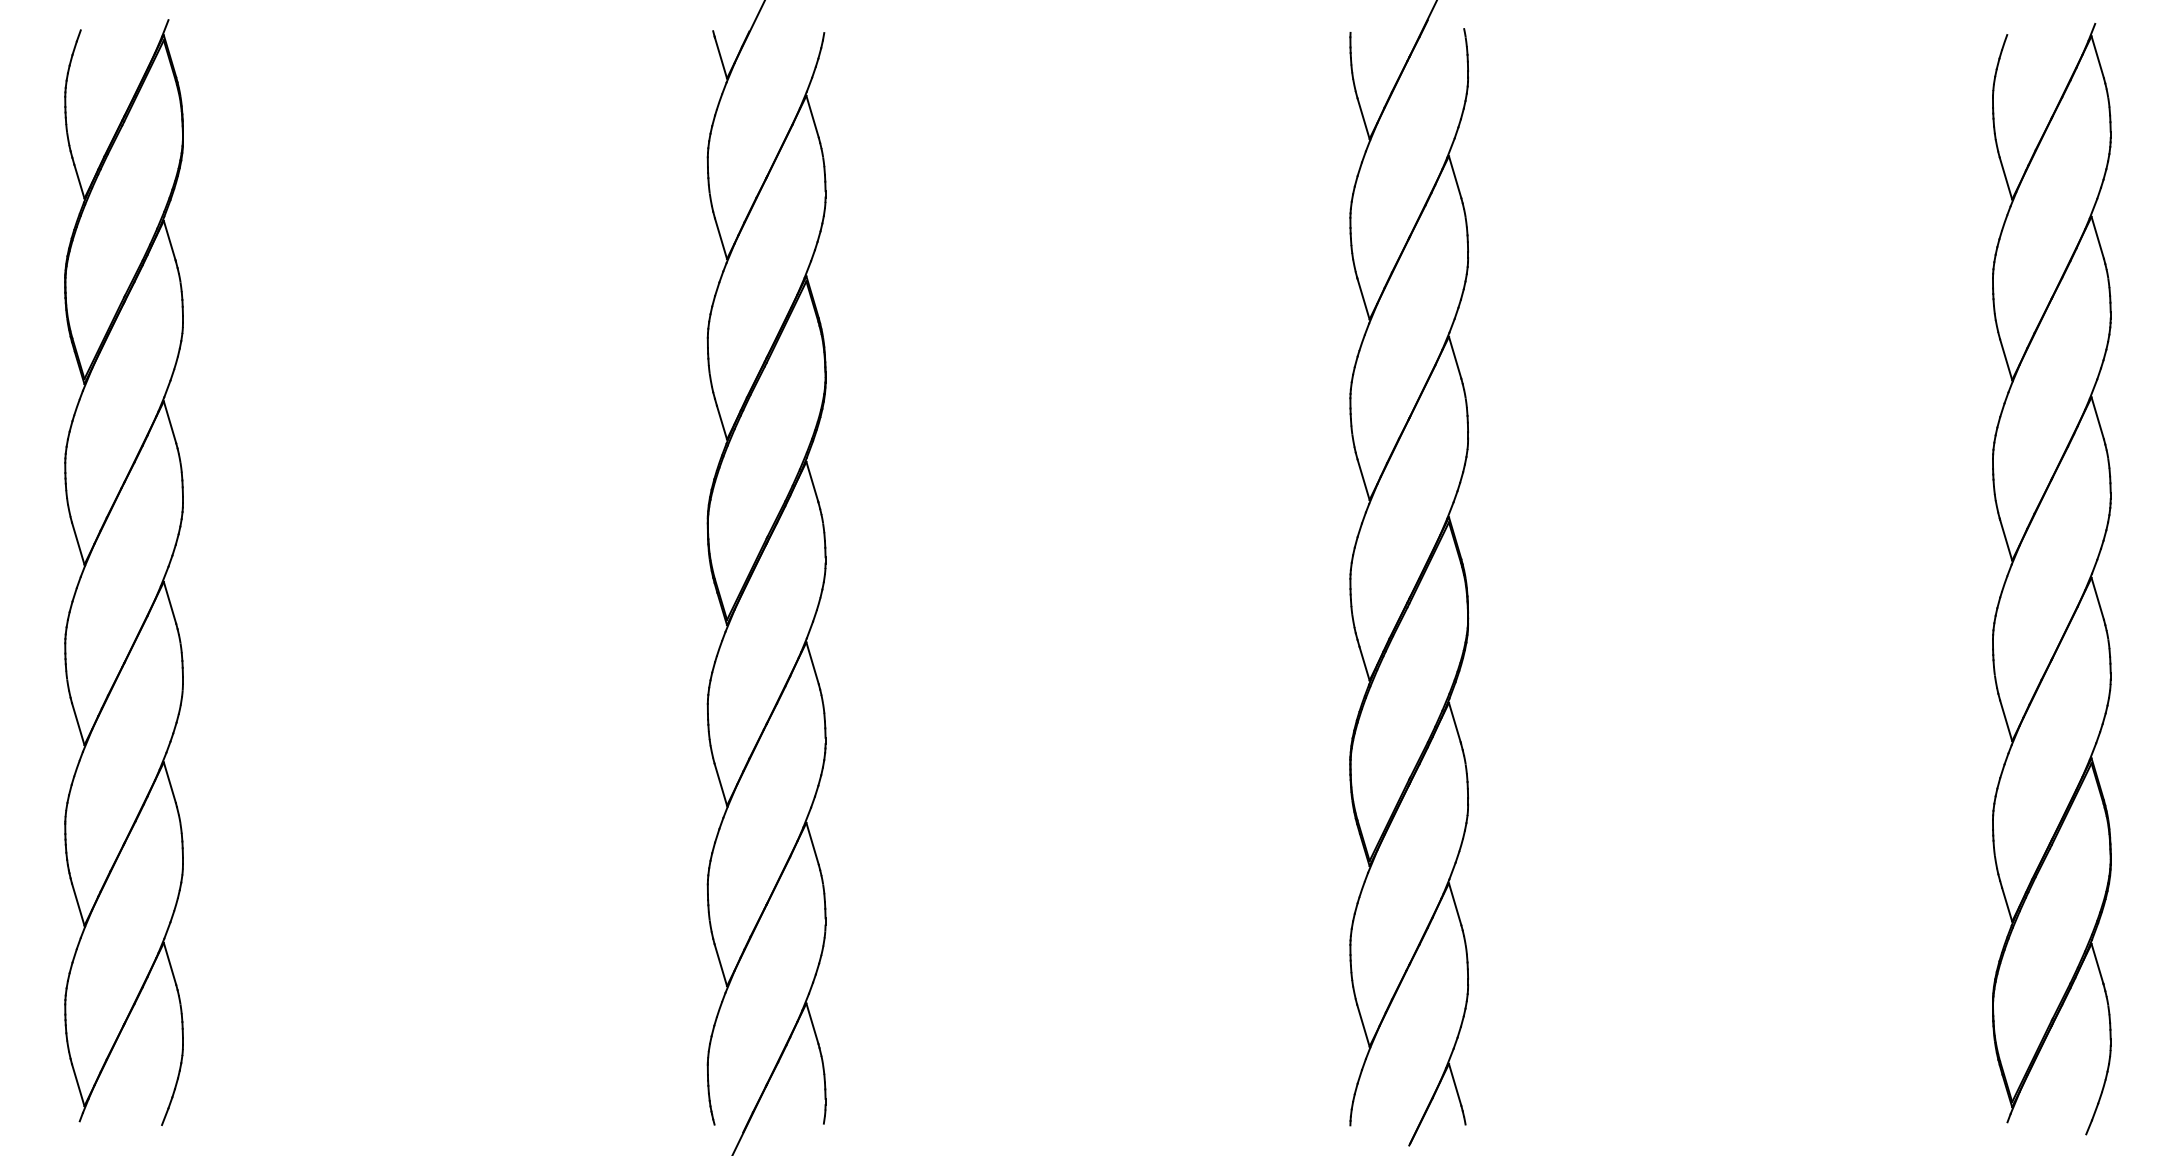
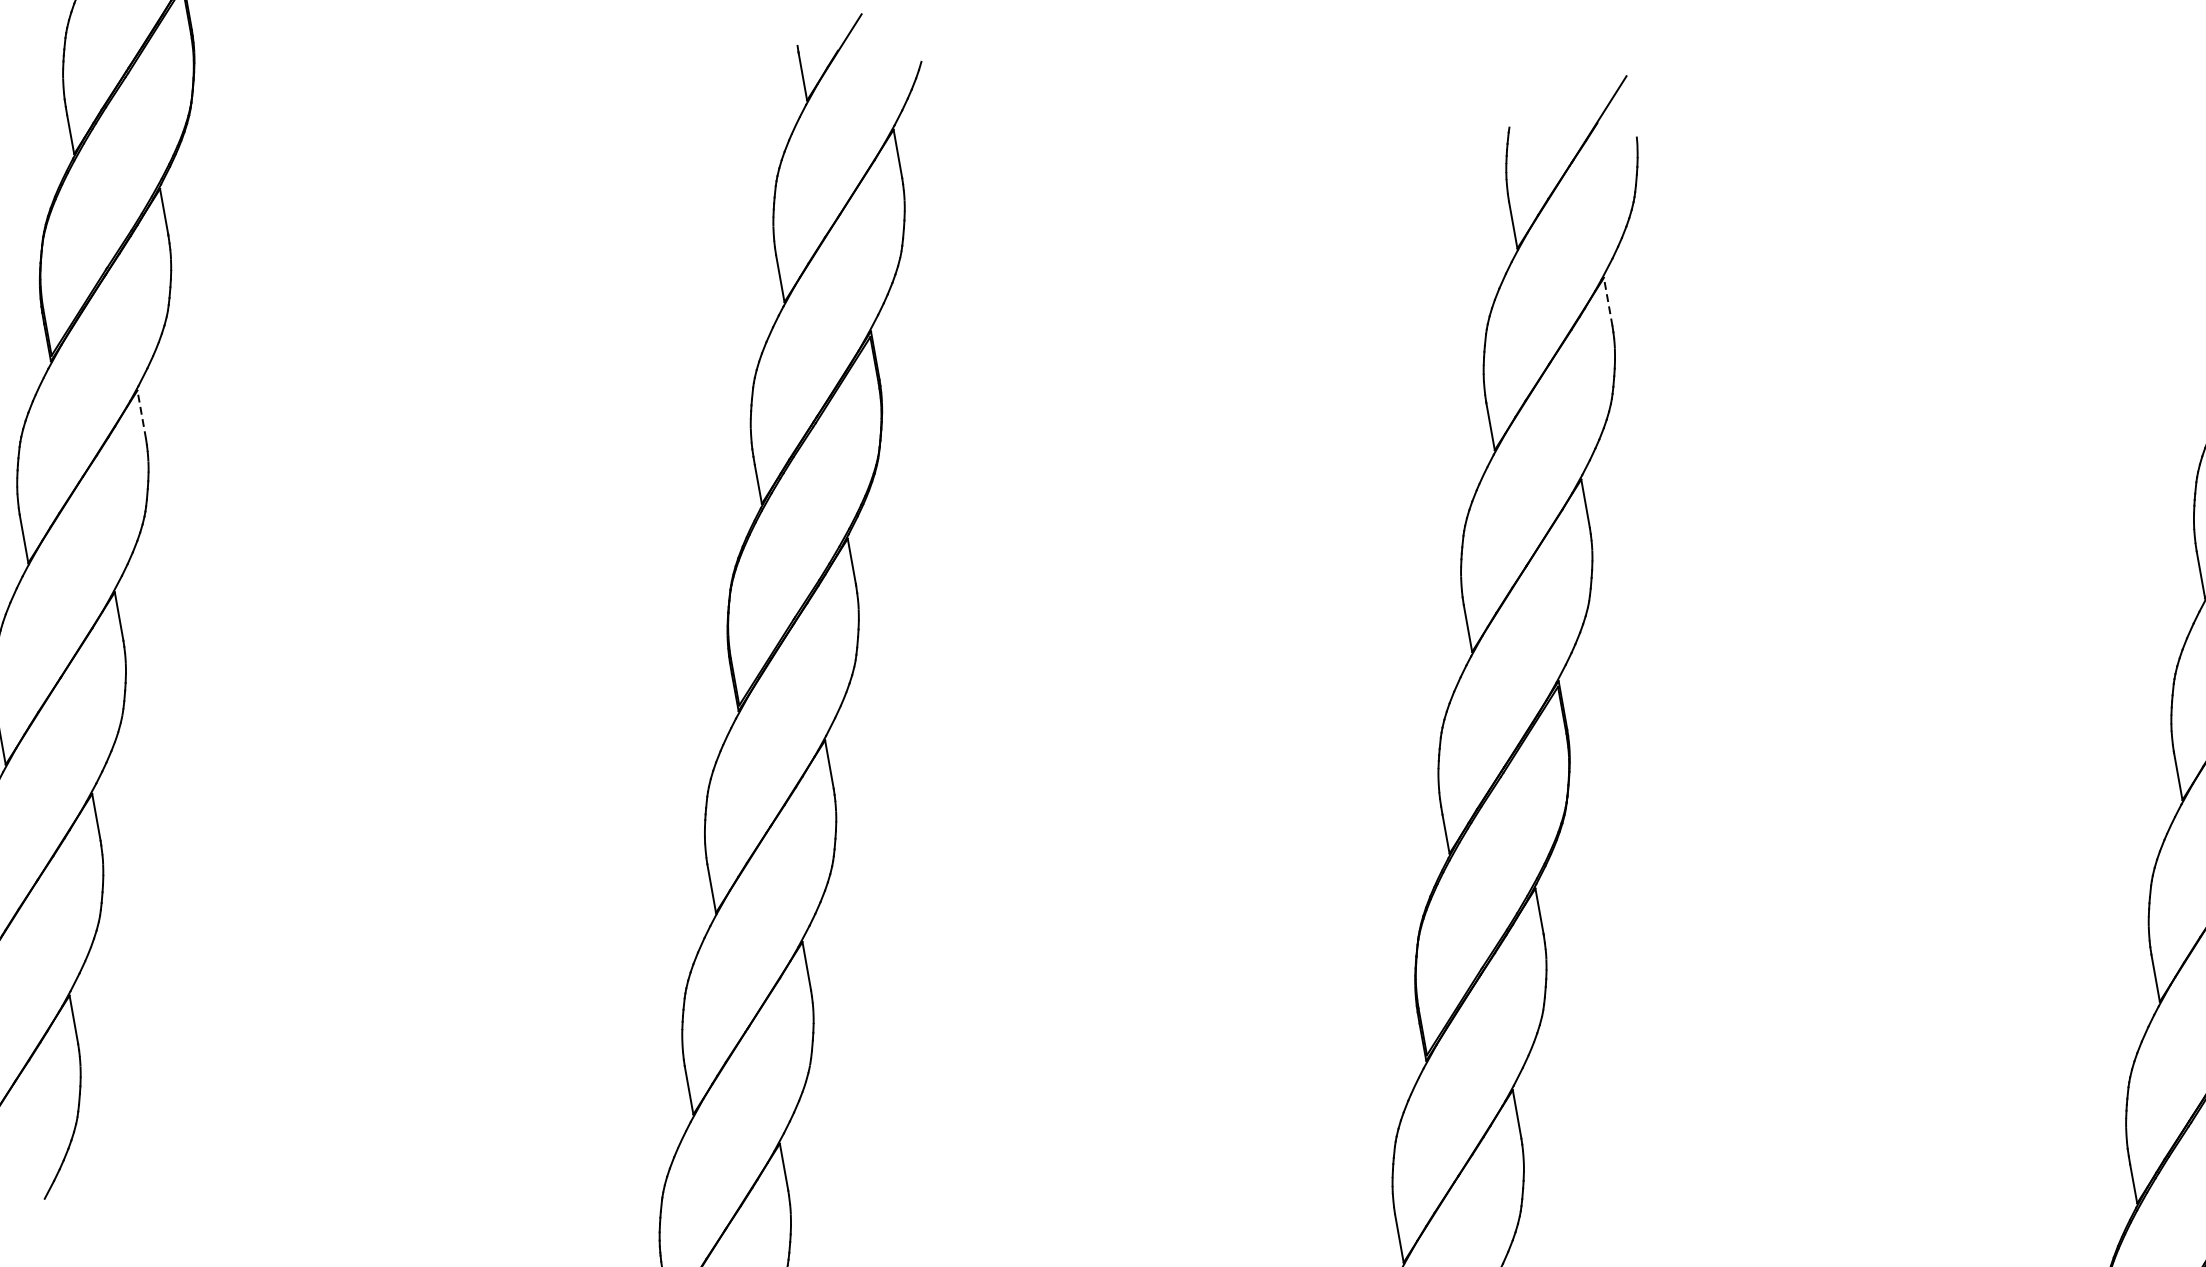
line: (1455, 177) -> (1608, 302), solid -> dashed
line: (170, 422) -> (142, 415), solid -> dashed

